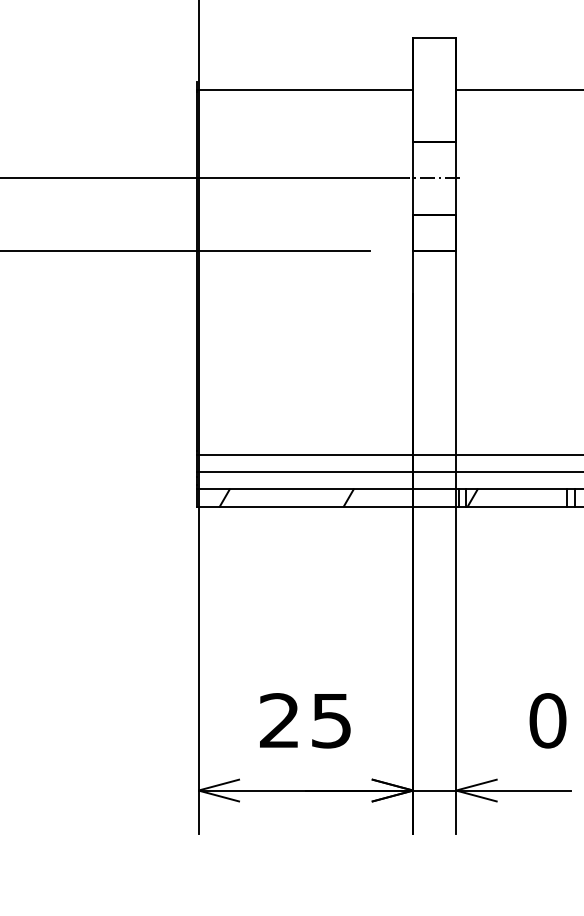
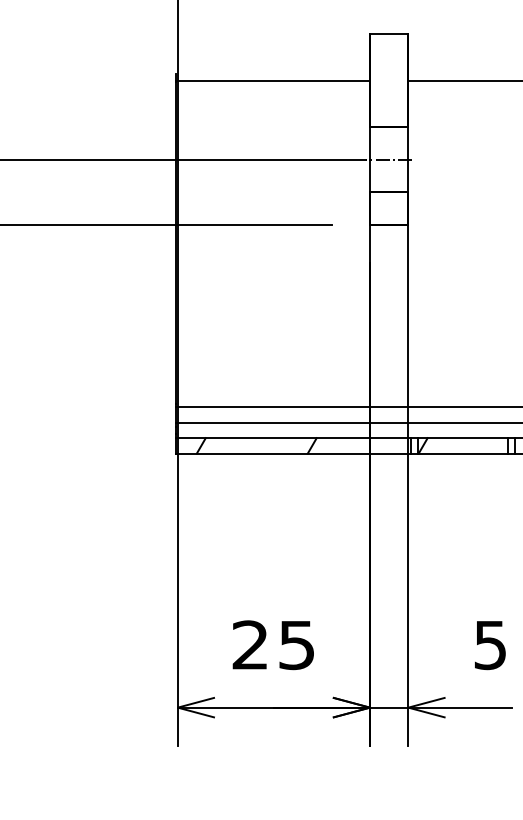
text: (547, 720) -> (490, 644), 0 -> 5

